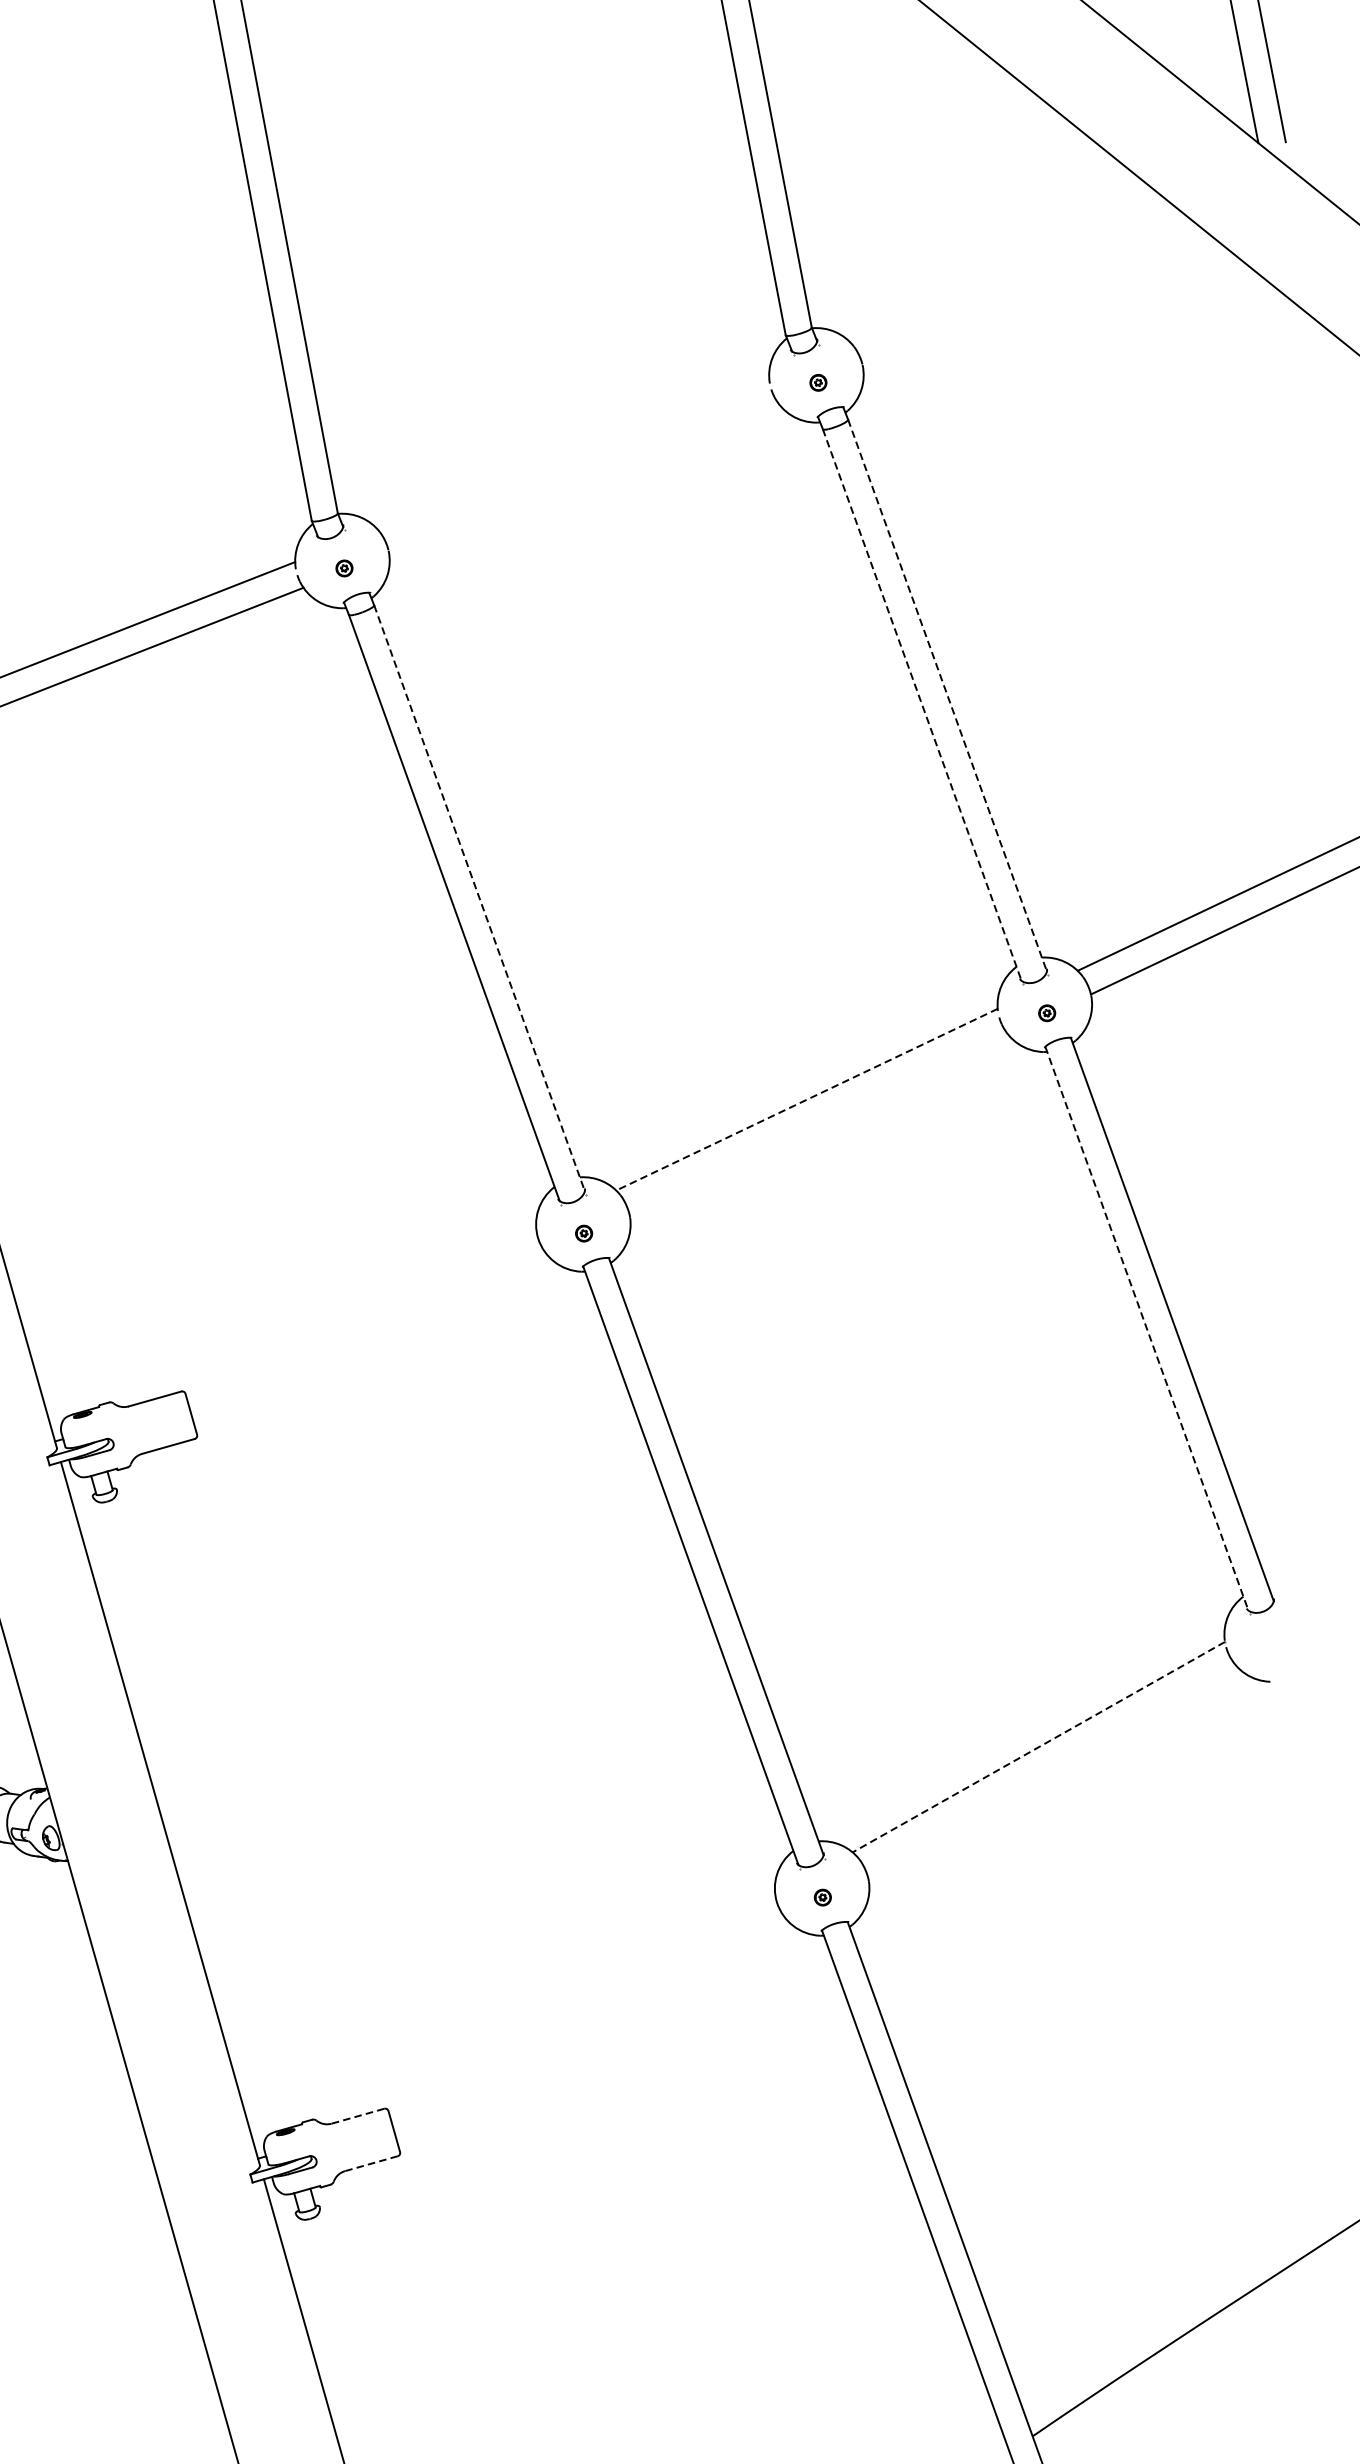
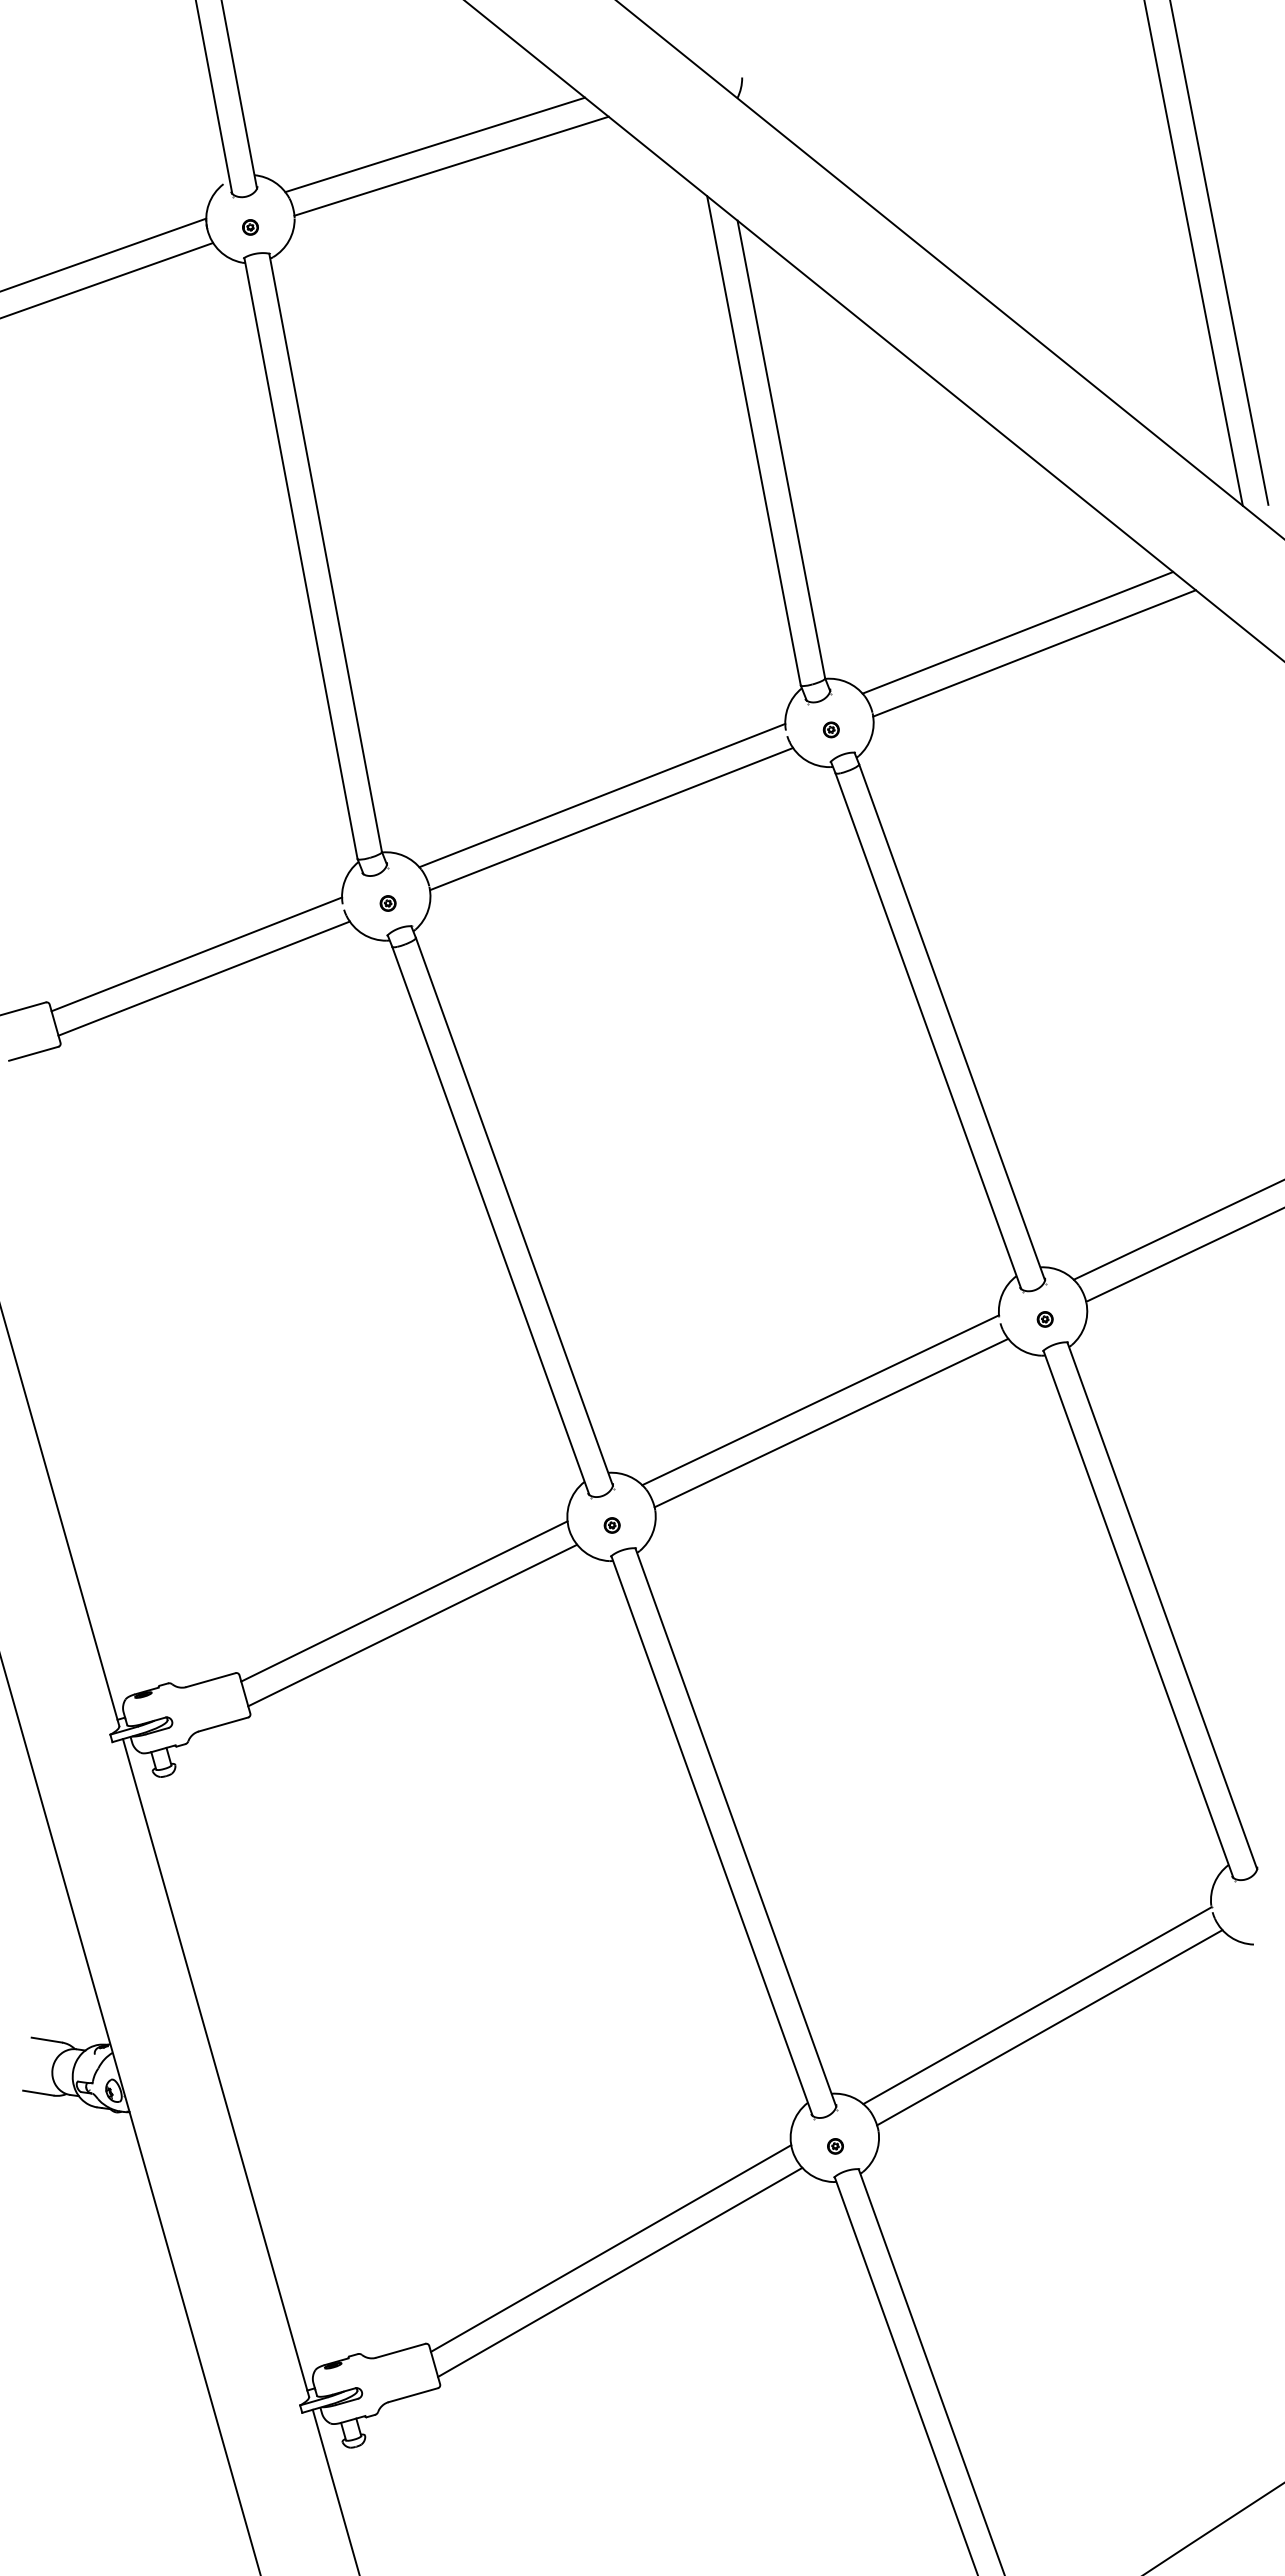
line: (1017, 278) -> (1017, 632), added
line: (1035, 301) -> (1034, 653), added
line: (573, 452) -> (602, 795), added
line: (583, 478) -> (611, 819), added
line: (947, 695) -> (952, 1022), dashed -> solid
line: (922, 705) -> (928, 1031), dashed -> solid
line: (479, 898) -> (514, 1212), dashed -> solid
line: (806, 1099) -> (820, 1400), dashed -> solid
line: (818, 1123) -> (831, 1422), added
line: (361, 1314) -> (404, 1601), added
line: (1146, 1328) -> (1138, 1614), dashed -> solid
line: (370, 1340) -> (412, 1625), added
line: (1038, 1746) -> (1037, 2005), dashed -> solid
line: (1051, 1770) -> (1049, 2027), added
line: (582, 2006) -> (610, 2248), added
line: (592, 2031) -> (620, 2271), added
line: (357, 2115) -> (400, 2350), dashed -> solid
line: (371, 2164) -> (413, 2395), dashed -> solid

